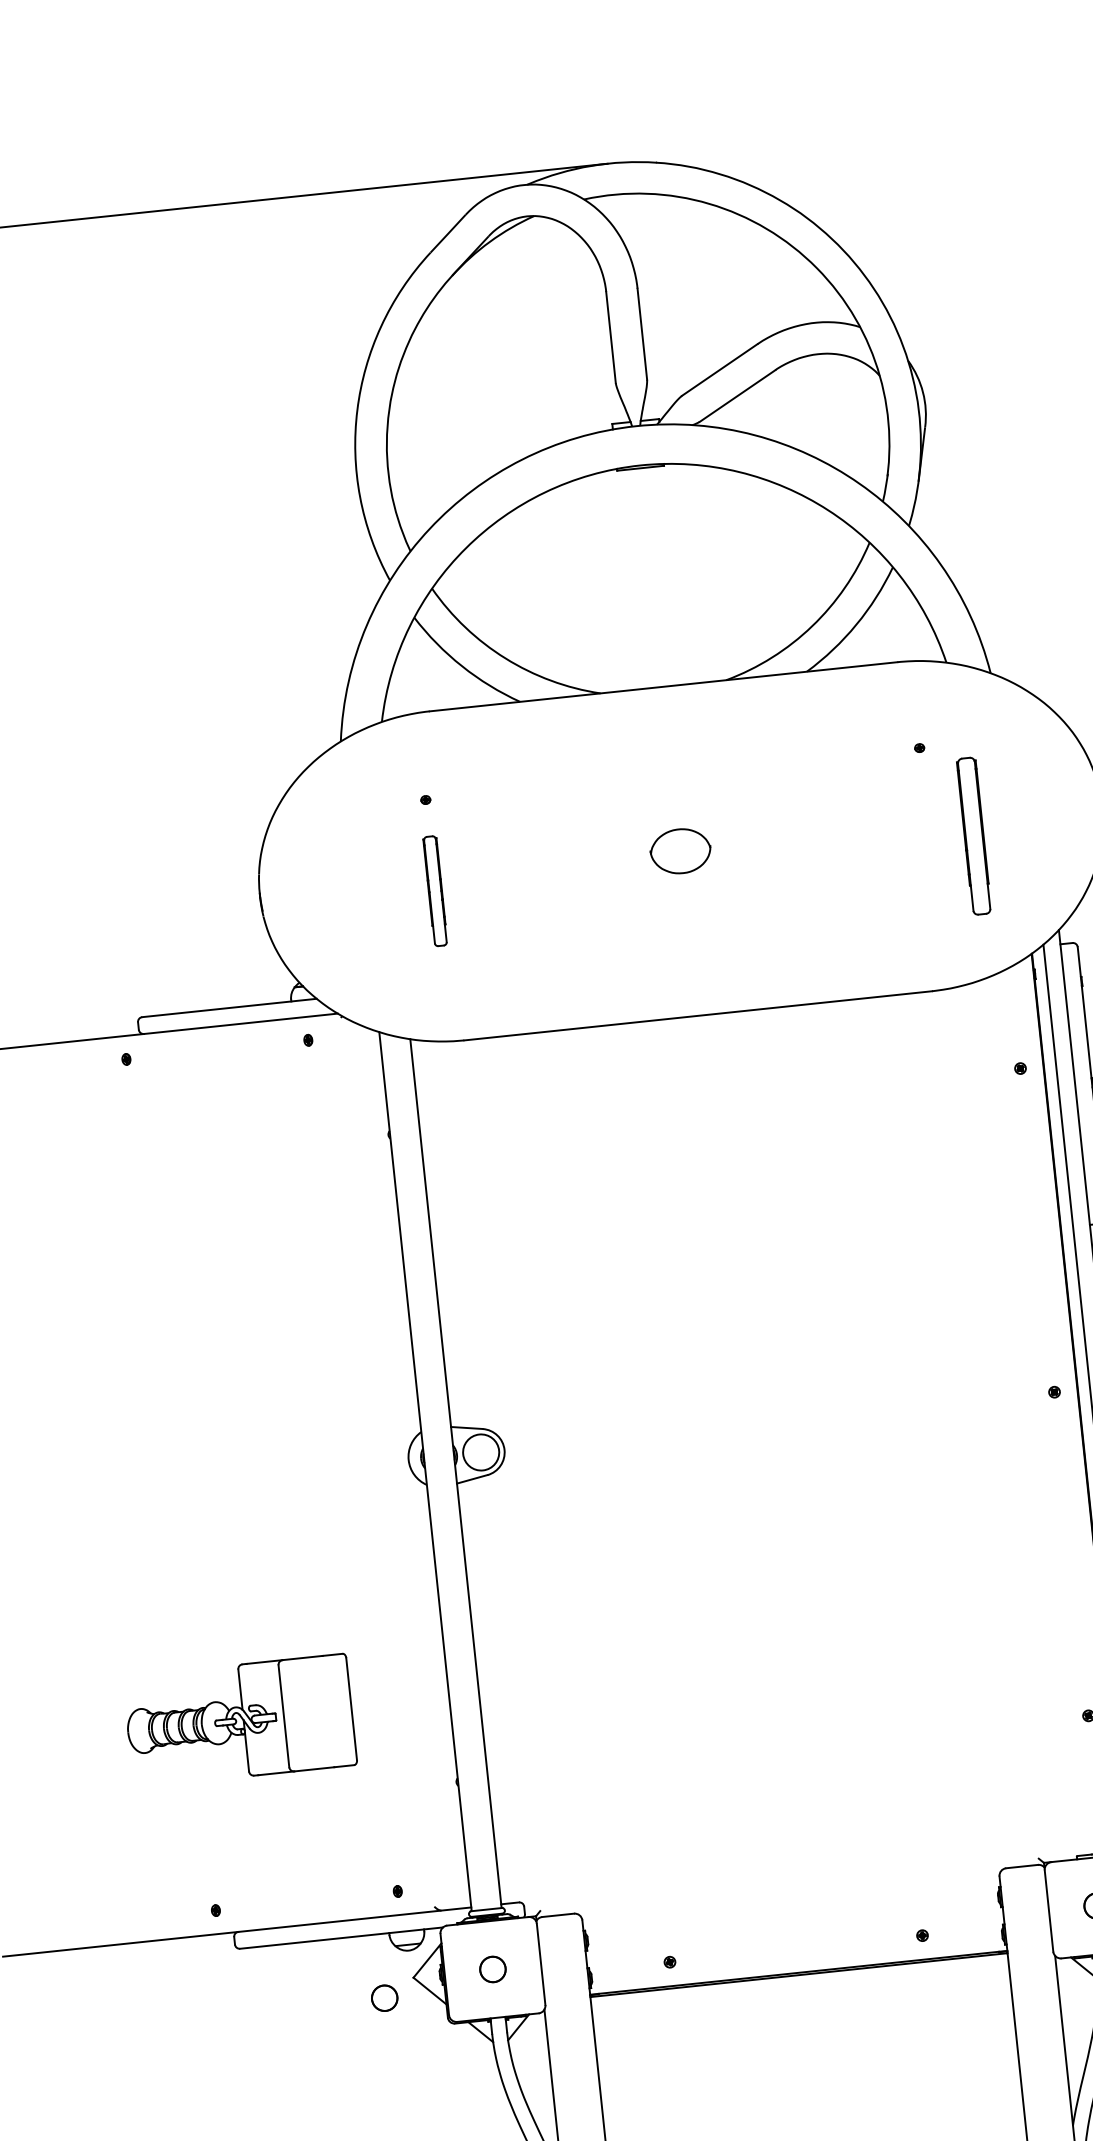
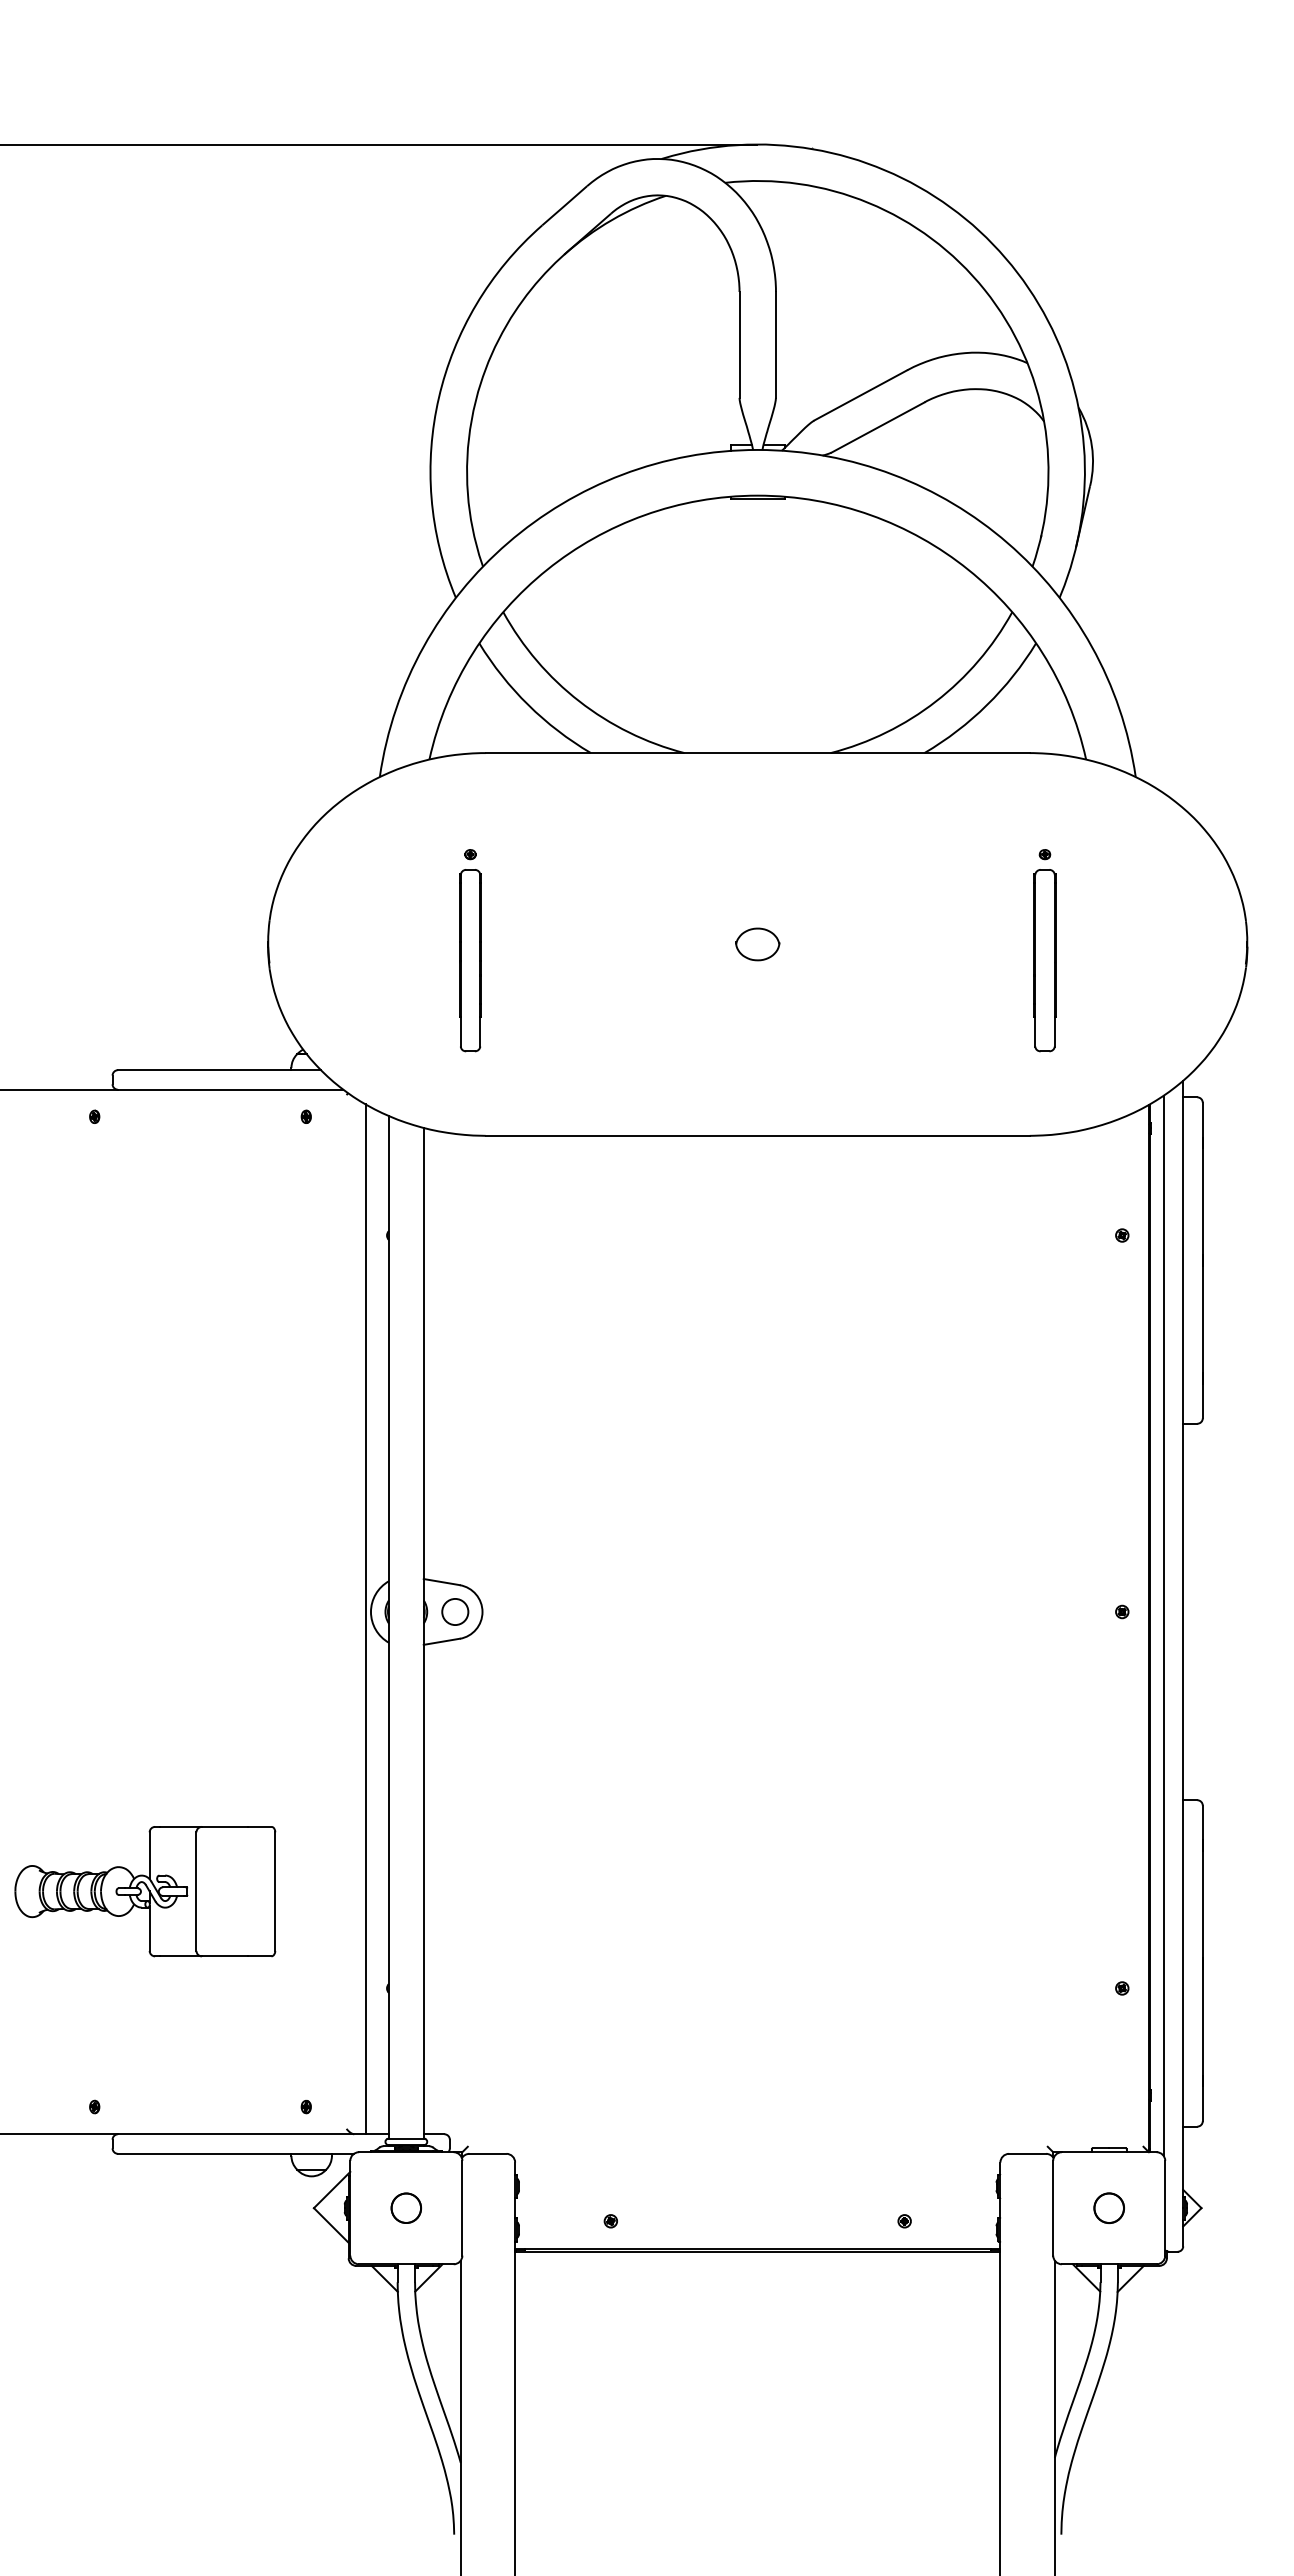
part: (973, 836) -> (1044, 960), moved
part: (680, 851) -> (757, 944), size x0.62
part: (435, 891) -> (470, 960), size x1.43
circle: (481, 1452) -> (455, 1611), size x0.62
line: (404, 1467) -> (365, 1619), added
circle: (383, 1997) -> (277, 2227), removed

